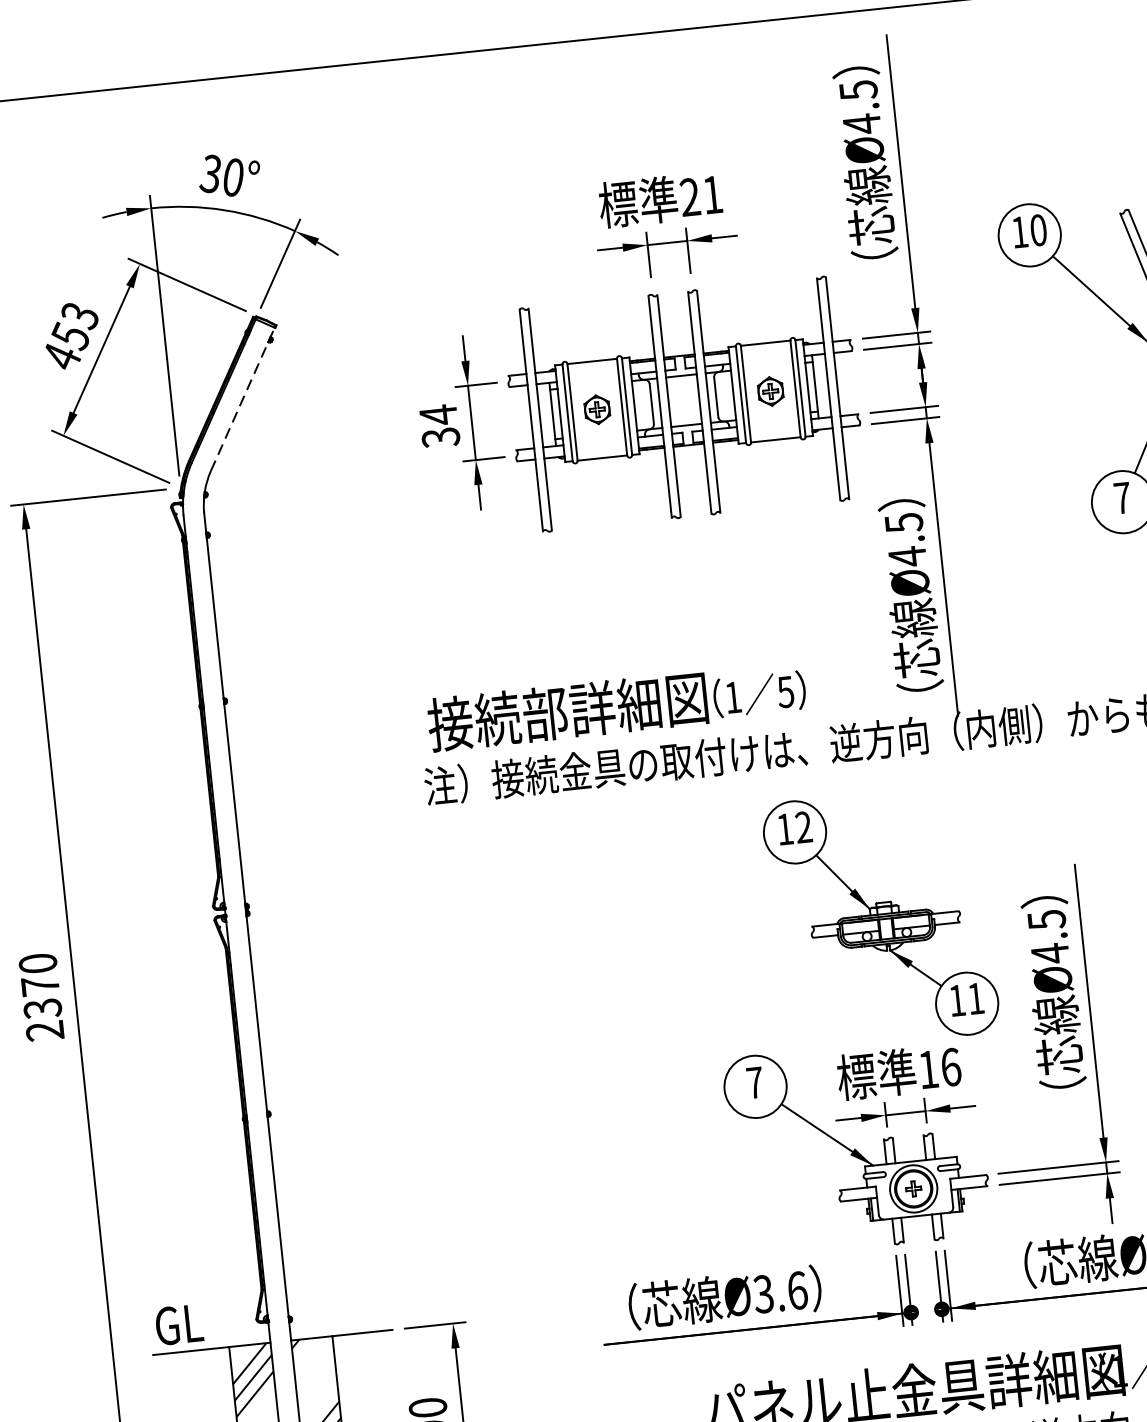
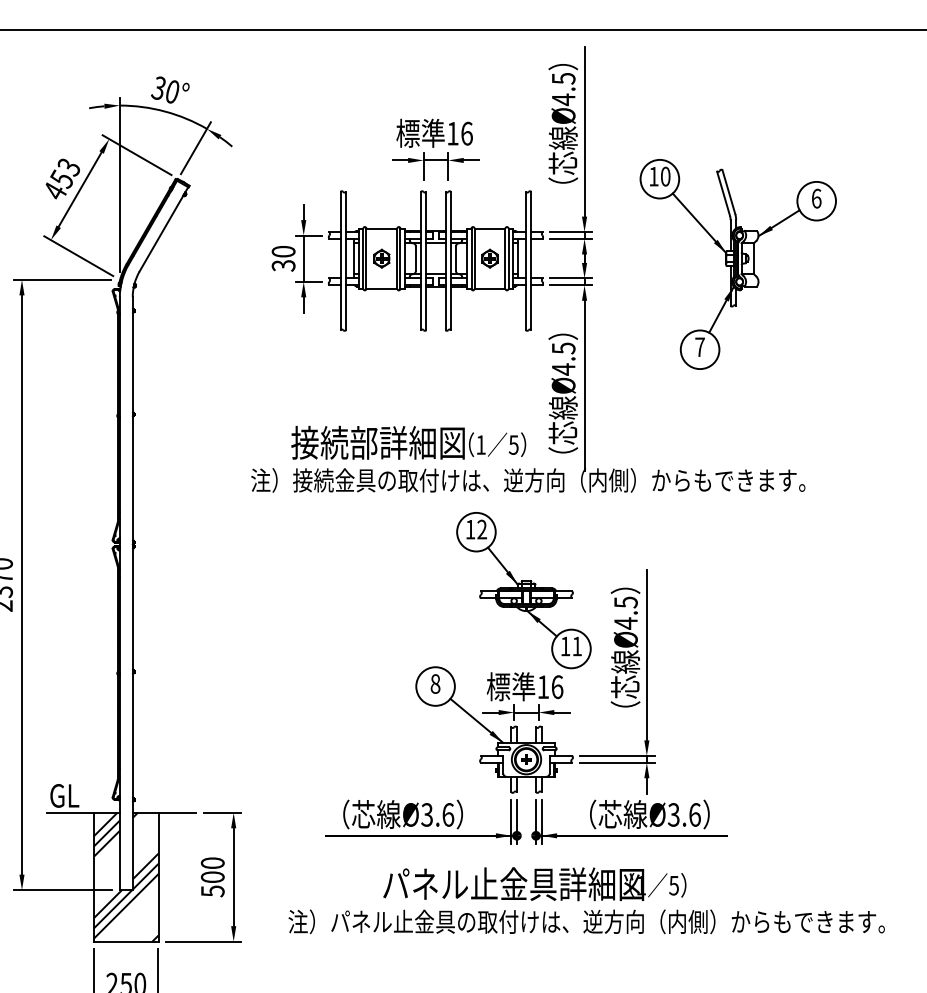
text: (700, 195) -> (459, 133), 21 -> 16
line: (242, 399) -> (163, 229), dashed -> solid
text: (438, 414) -> (283, 251), 34 -> 30
text: (616, 705) -> (408, 442), moved
text: (754, 1082) -> (435, 683), 7 -> 8

